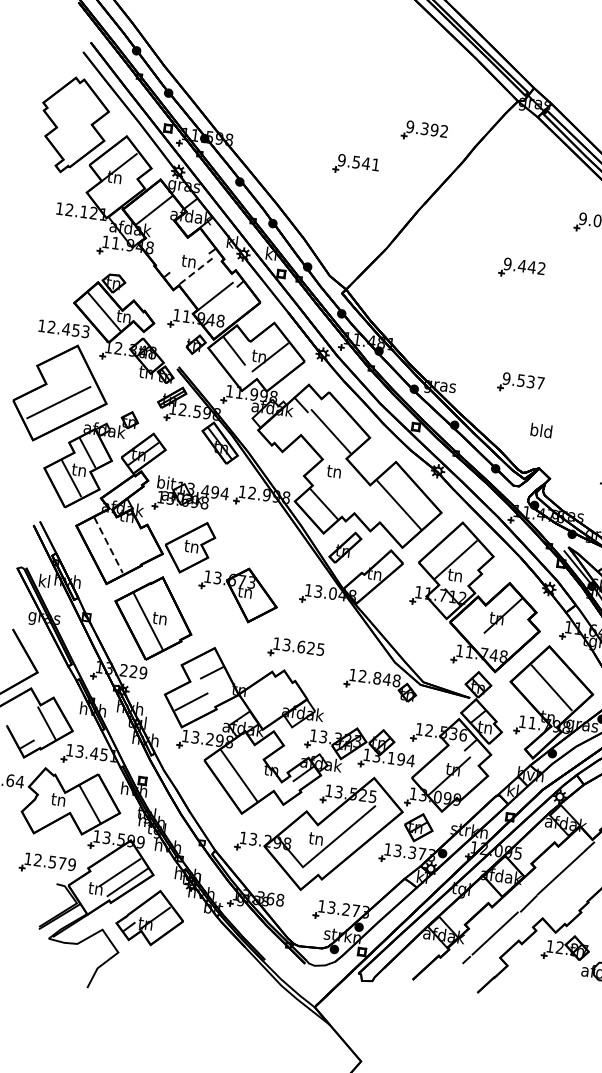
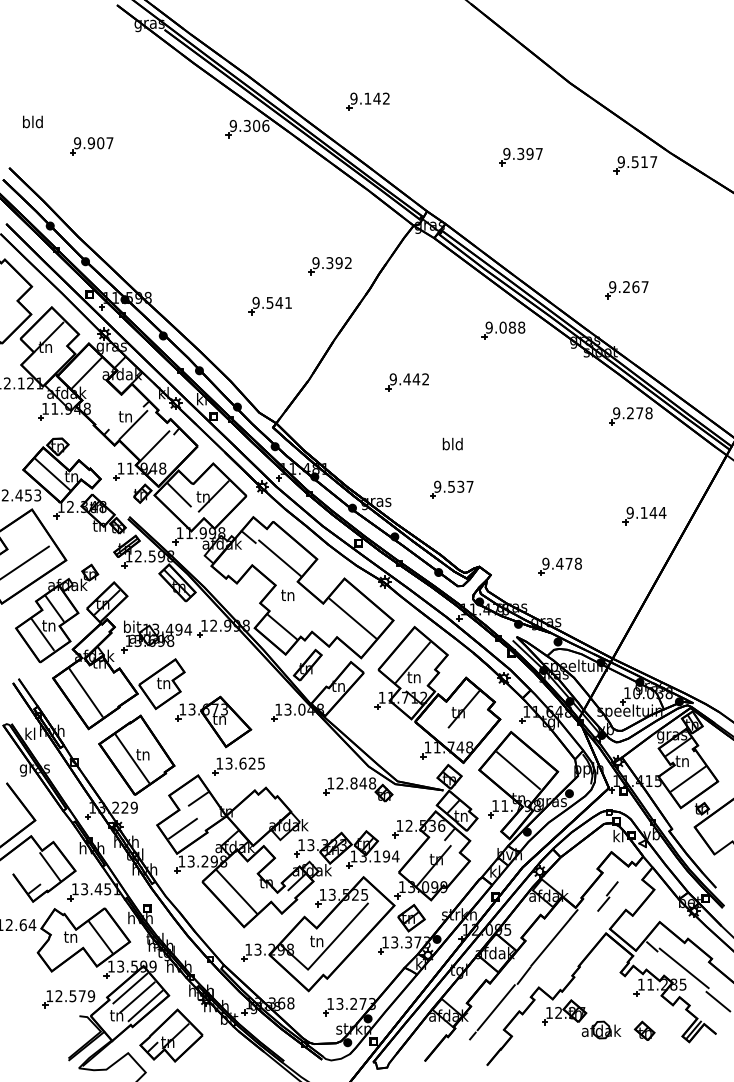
part: (521, 269) -> (406, 382), moved
line: (196, 271) -> (133, 425), dashed -> solid
text: (541, 429) -> (452, 443), moved
line: (108, 545) -> (85, 692), dashed -> solid
part: (296, 649) -> (238, 766), moved
line: (114, 862) -> (130, 988), added

